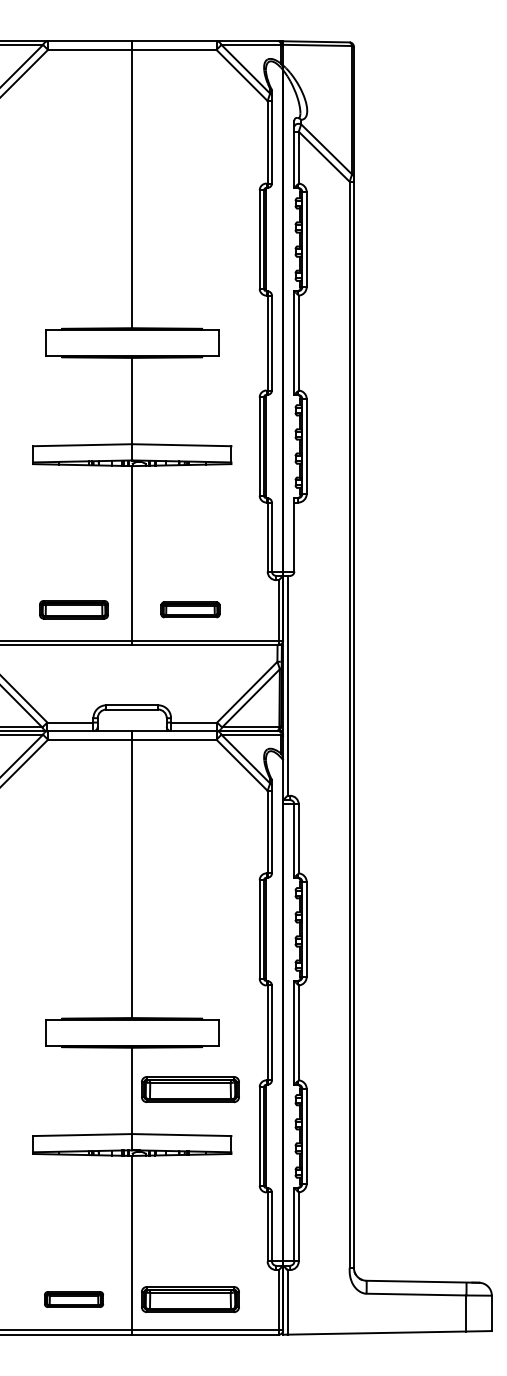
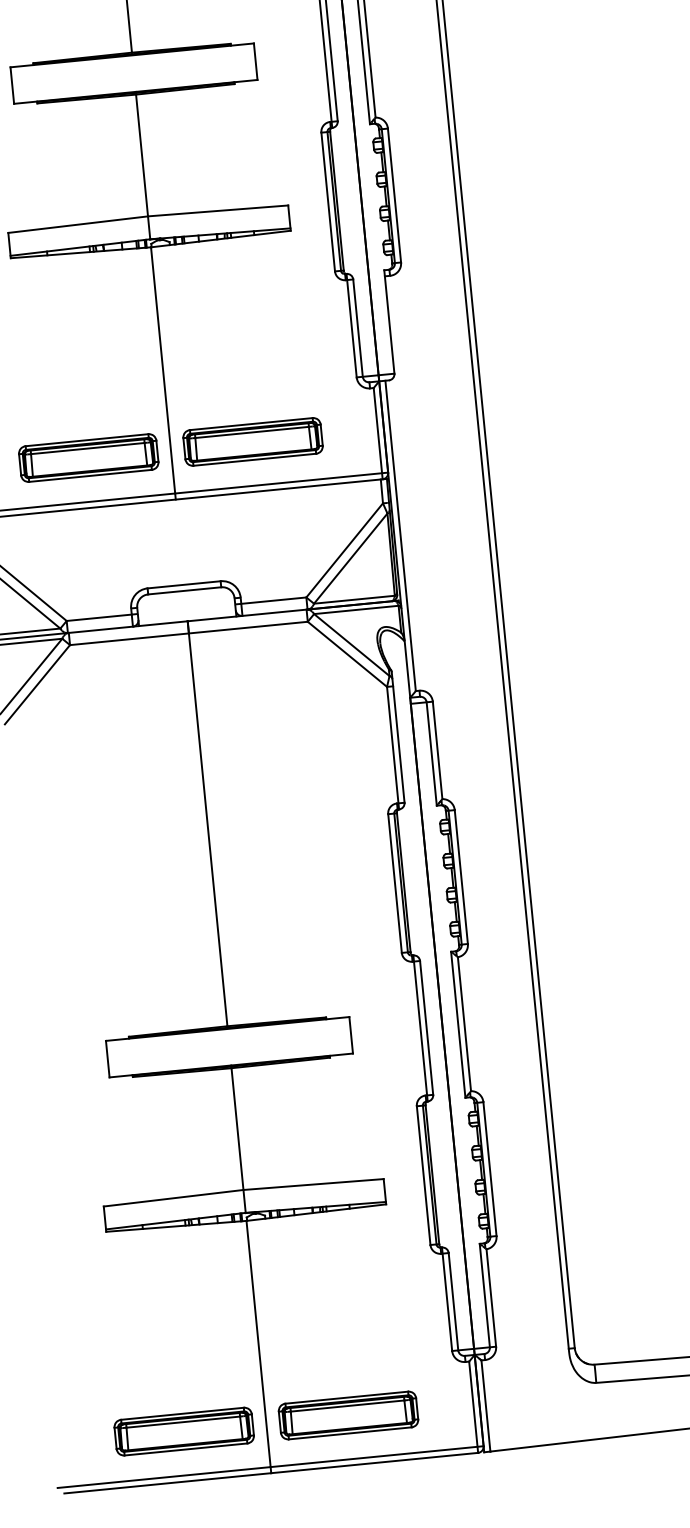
part: (73, 609) -> (87, 457), size x1.43
part: (190, 609) -> (253, 441), size x1.67
part: (190, 1089) -> (319, 1119), removed
part: (73, 1299) -> (183, 1431), size x1.67

